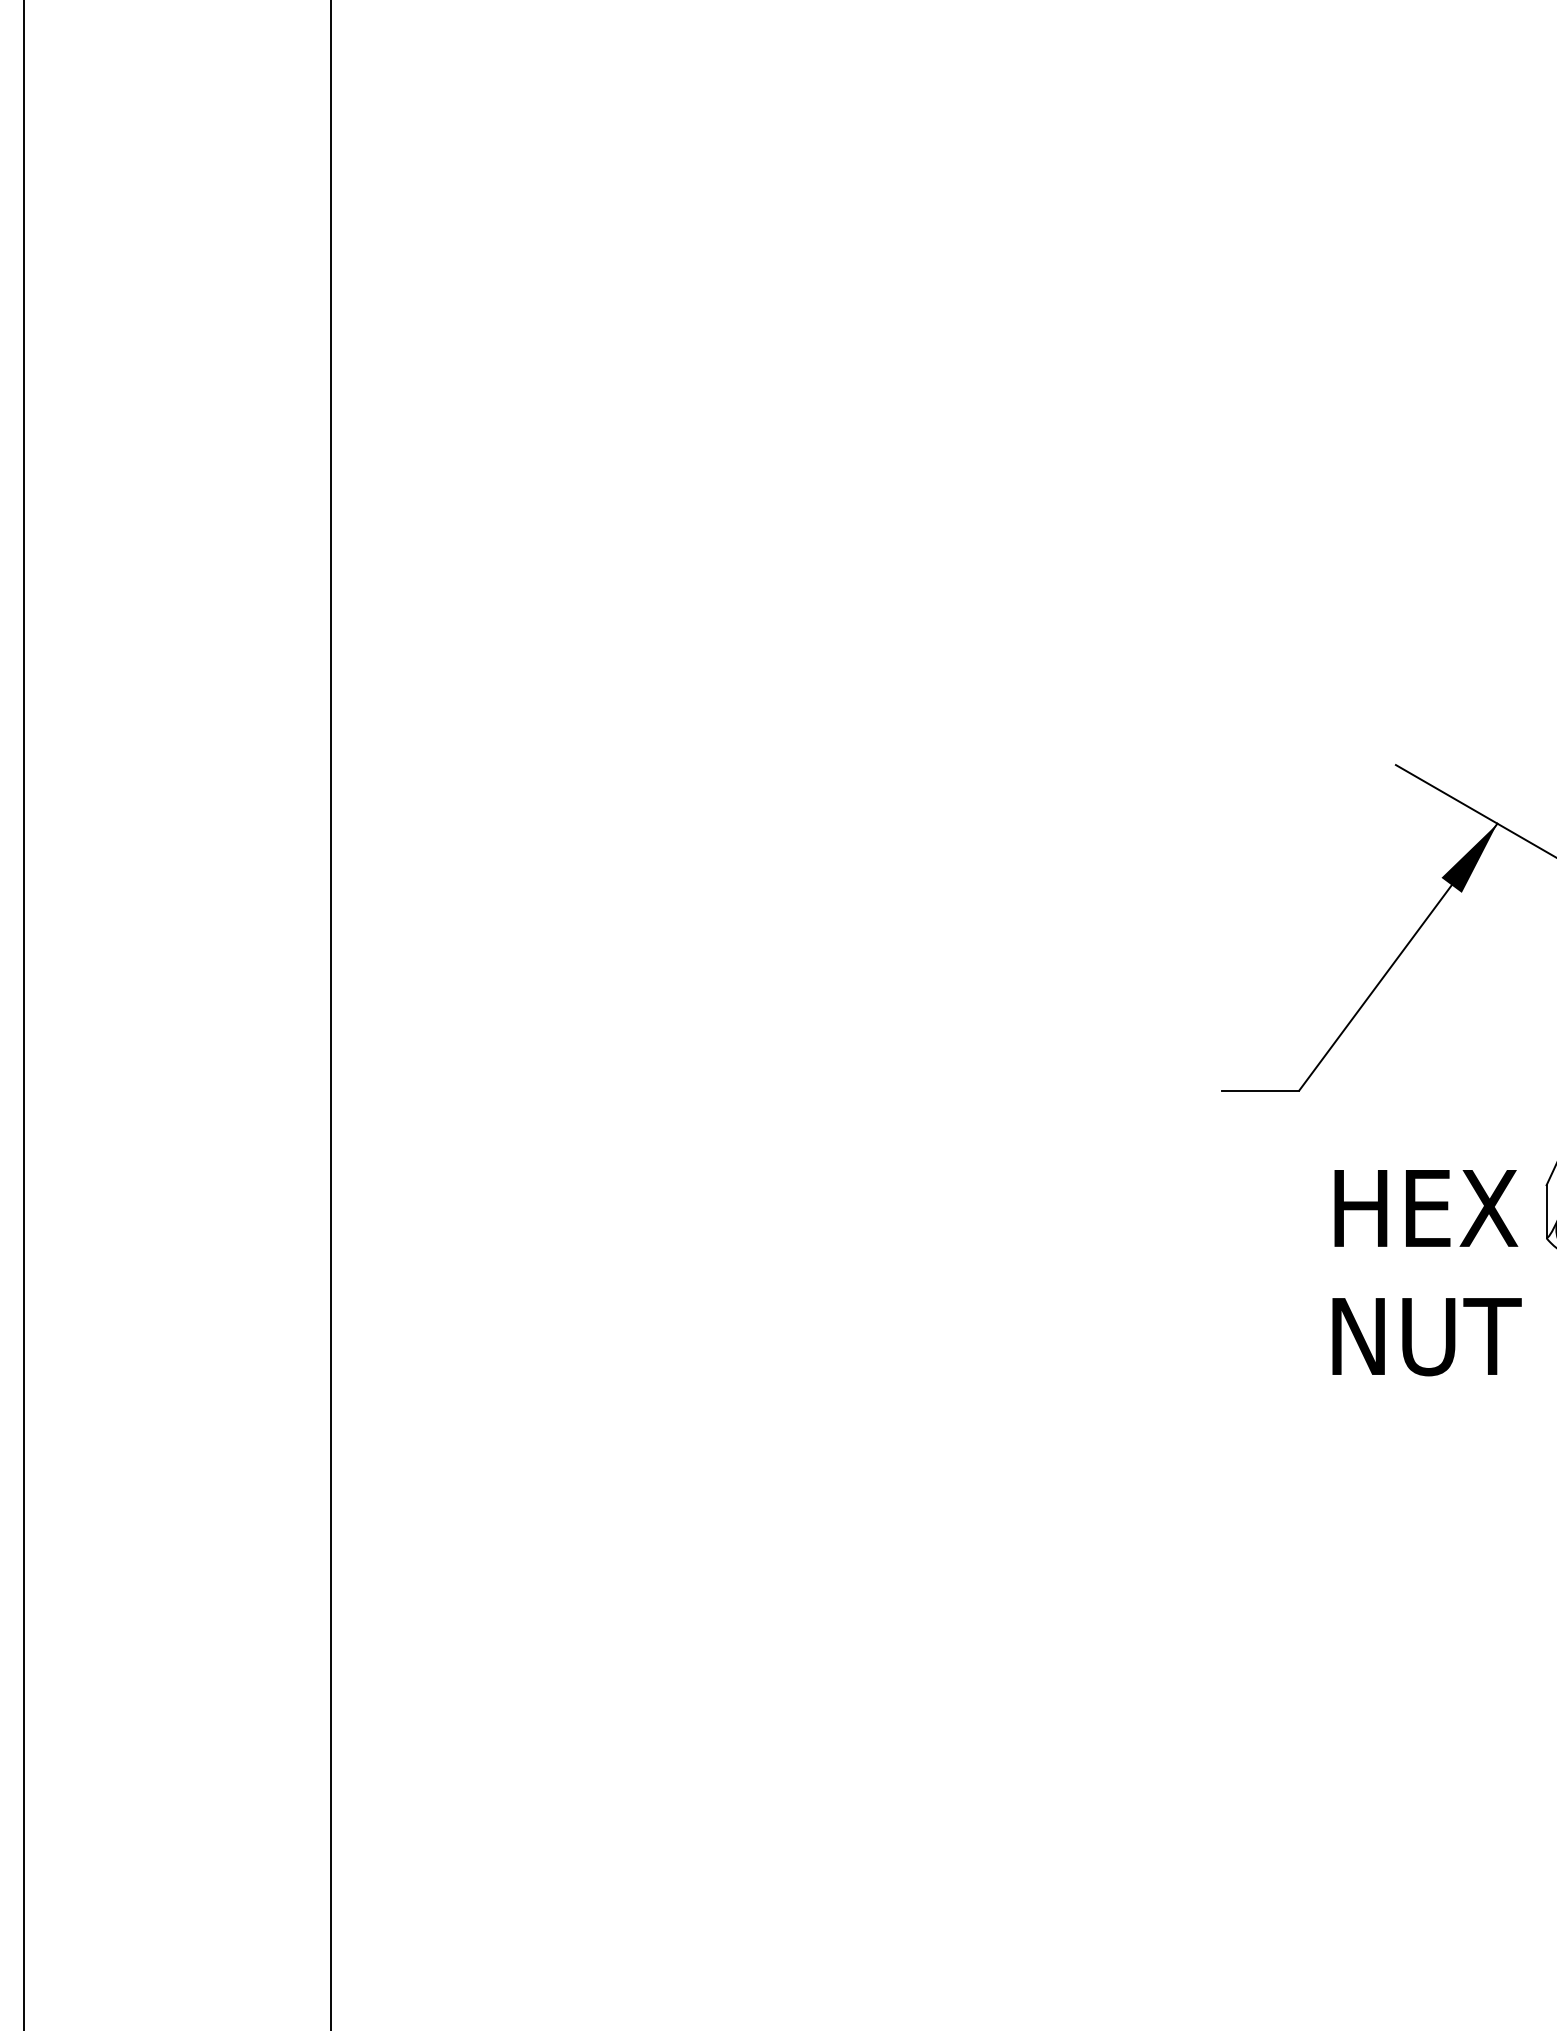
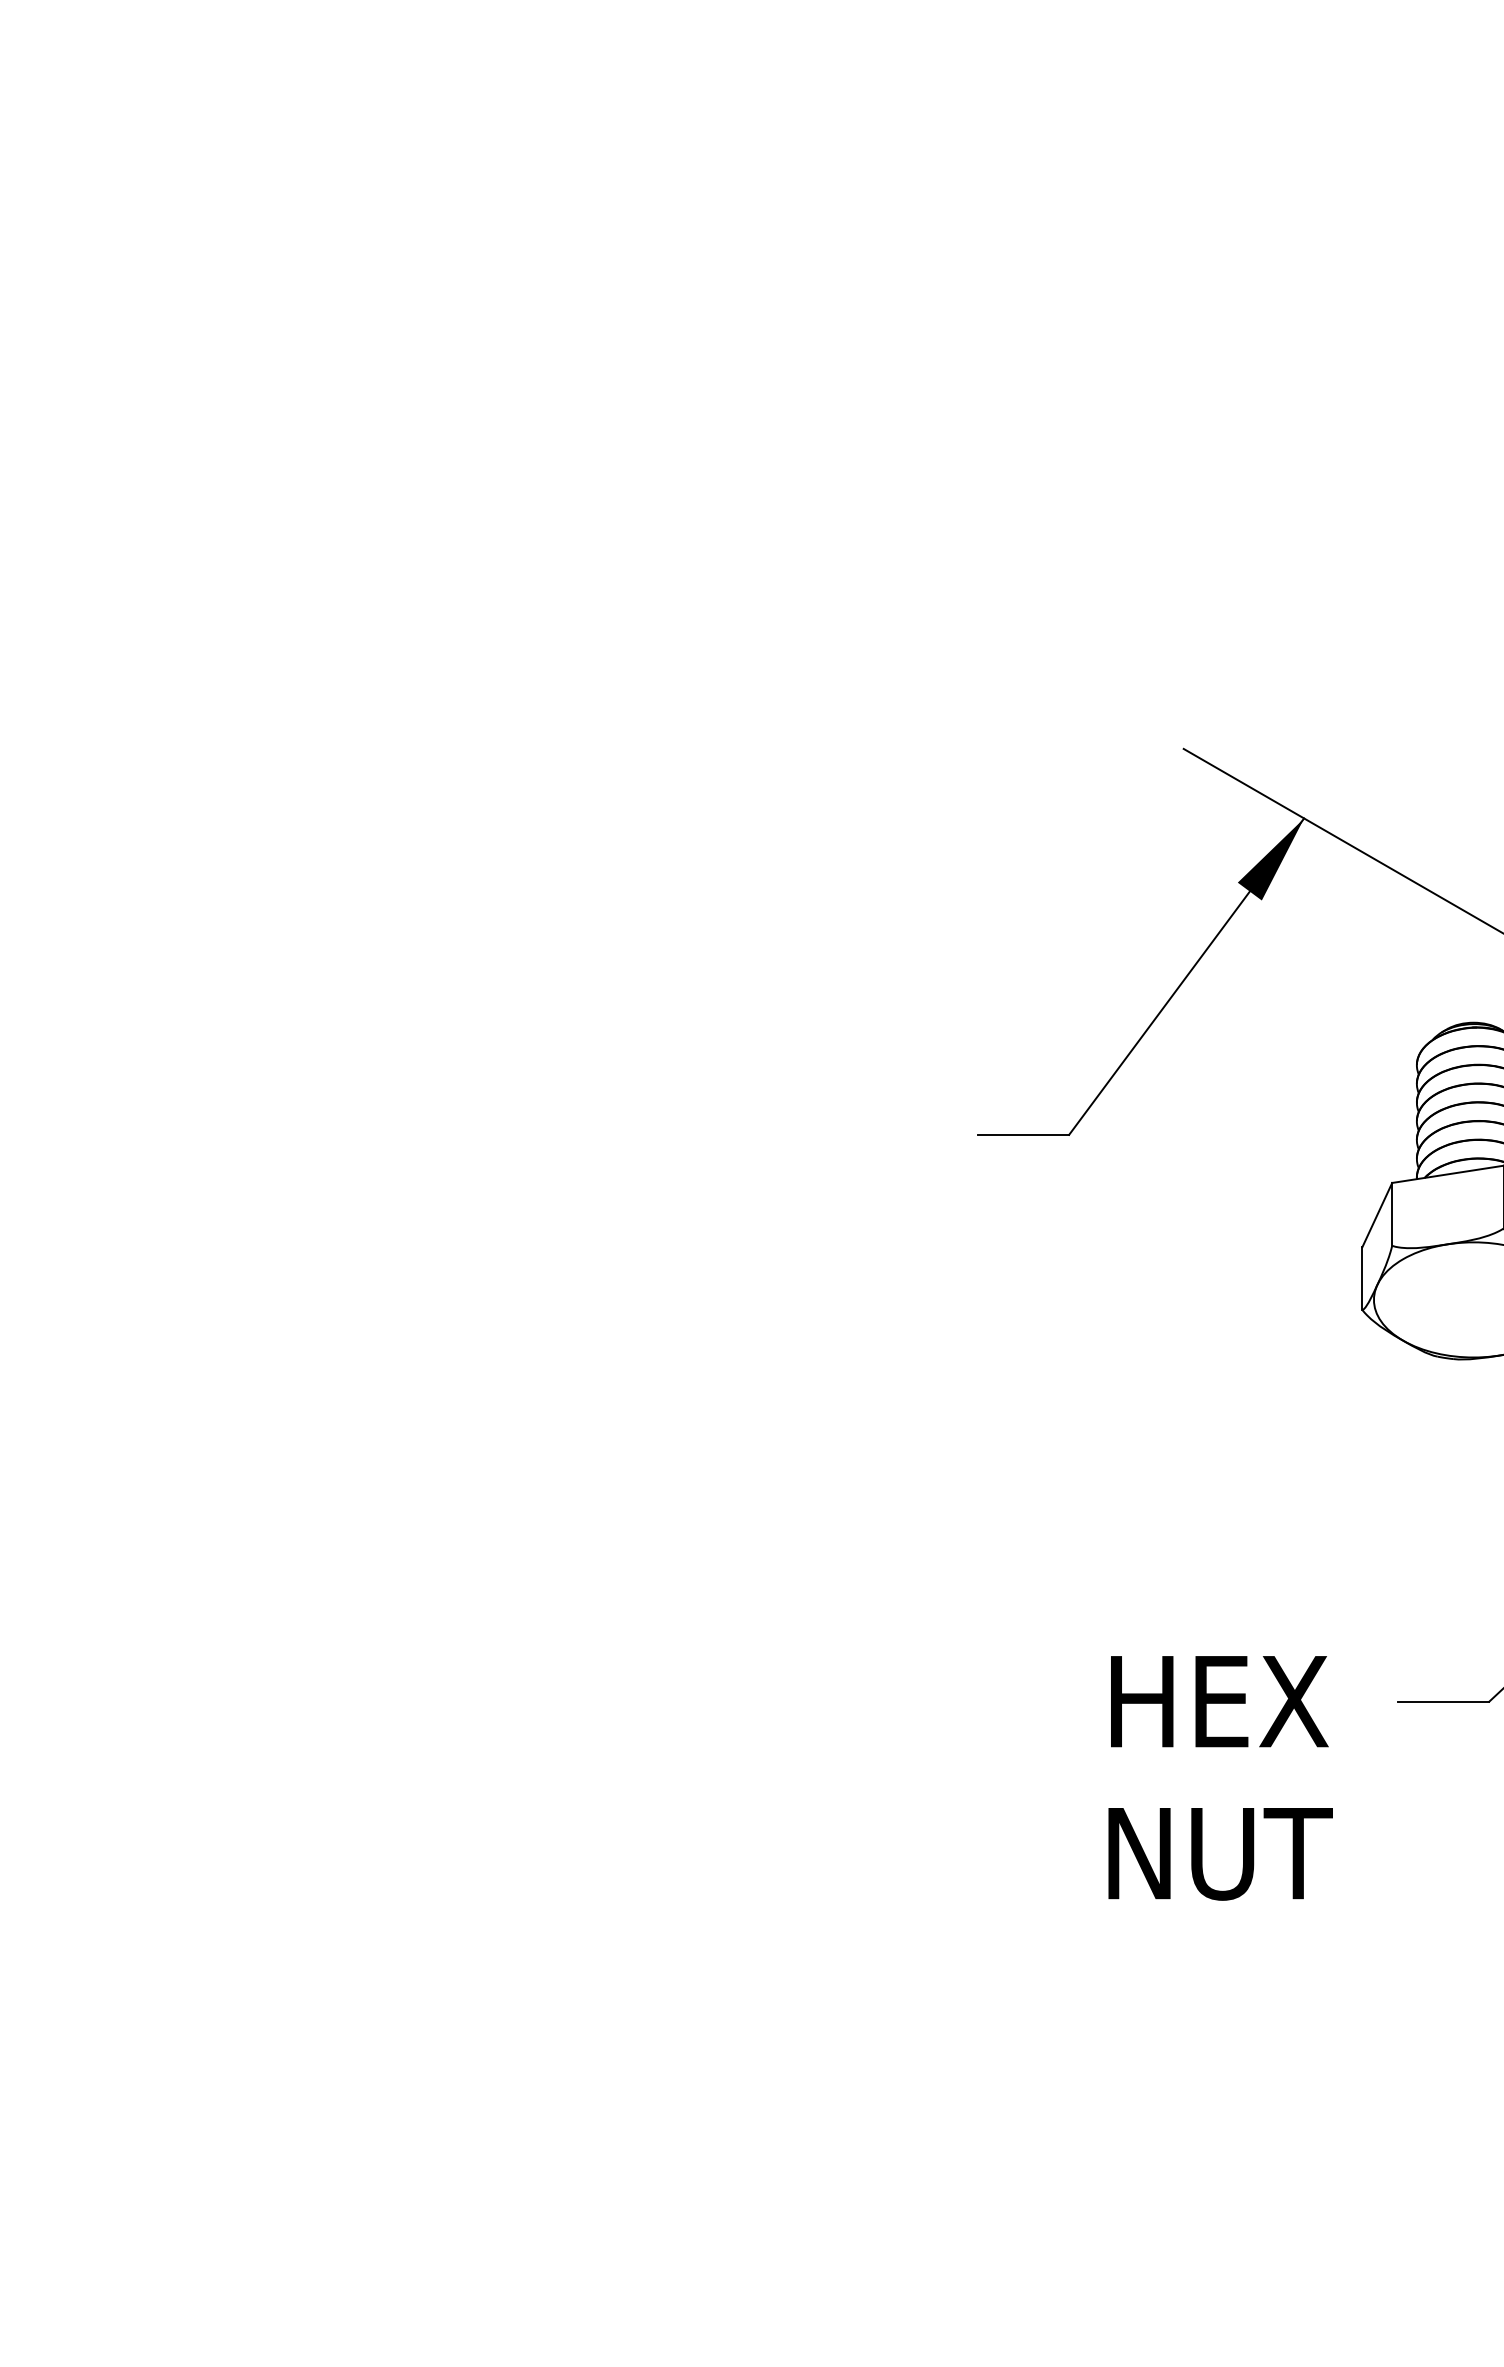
text: (1426, 1273) -> (1219, 1778), moved

